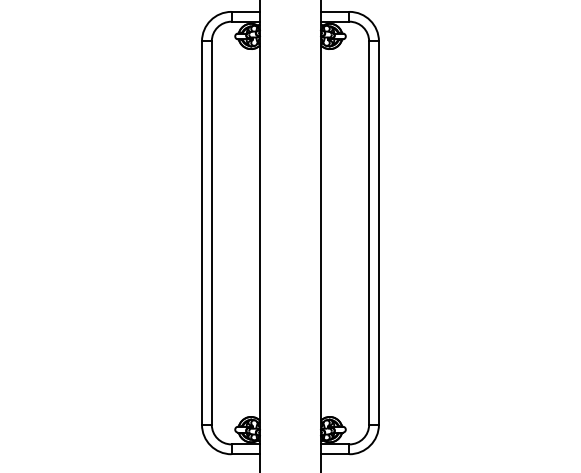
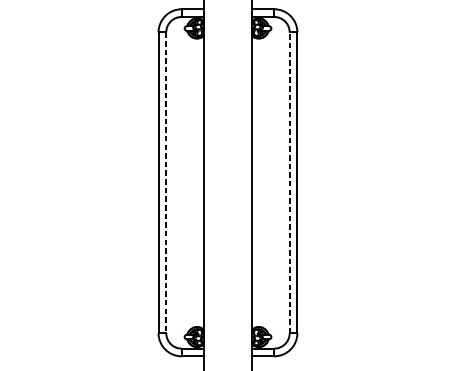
line: (211, 233) -> (166, 183), solid -> dashed
line: (369, 233) -> (289, 183), solid -> dashed

